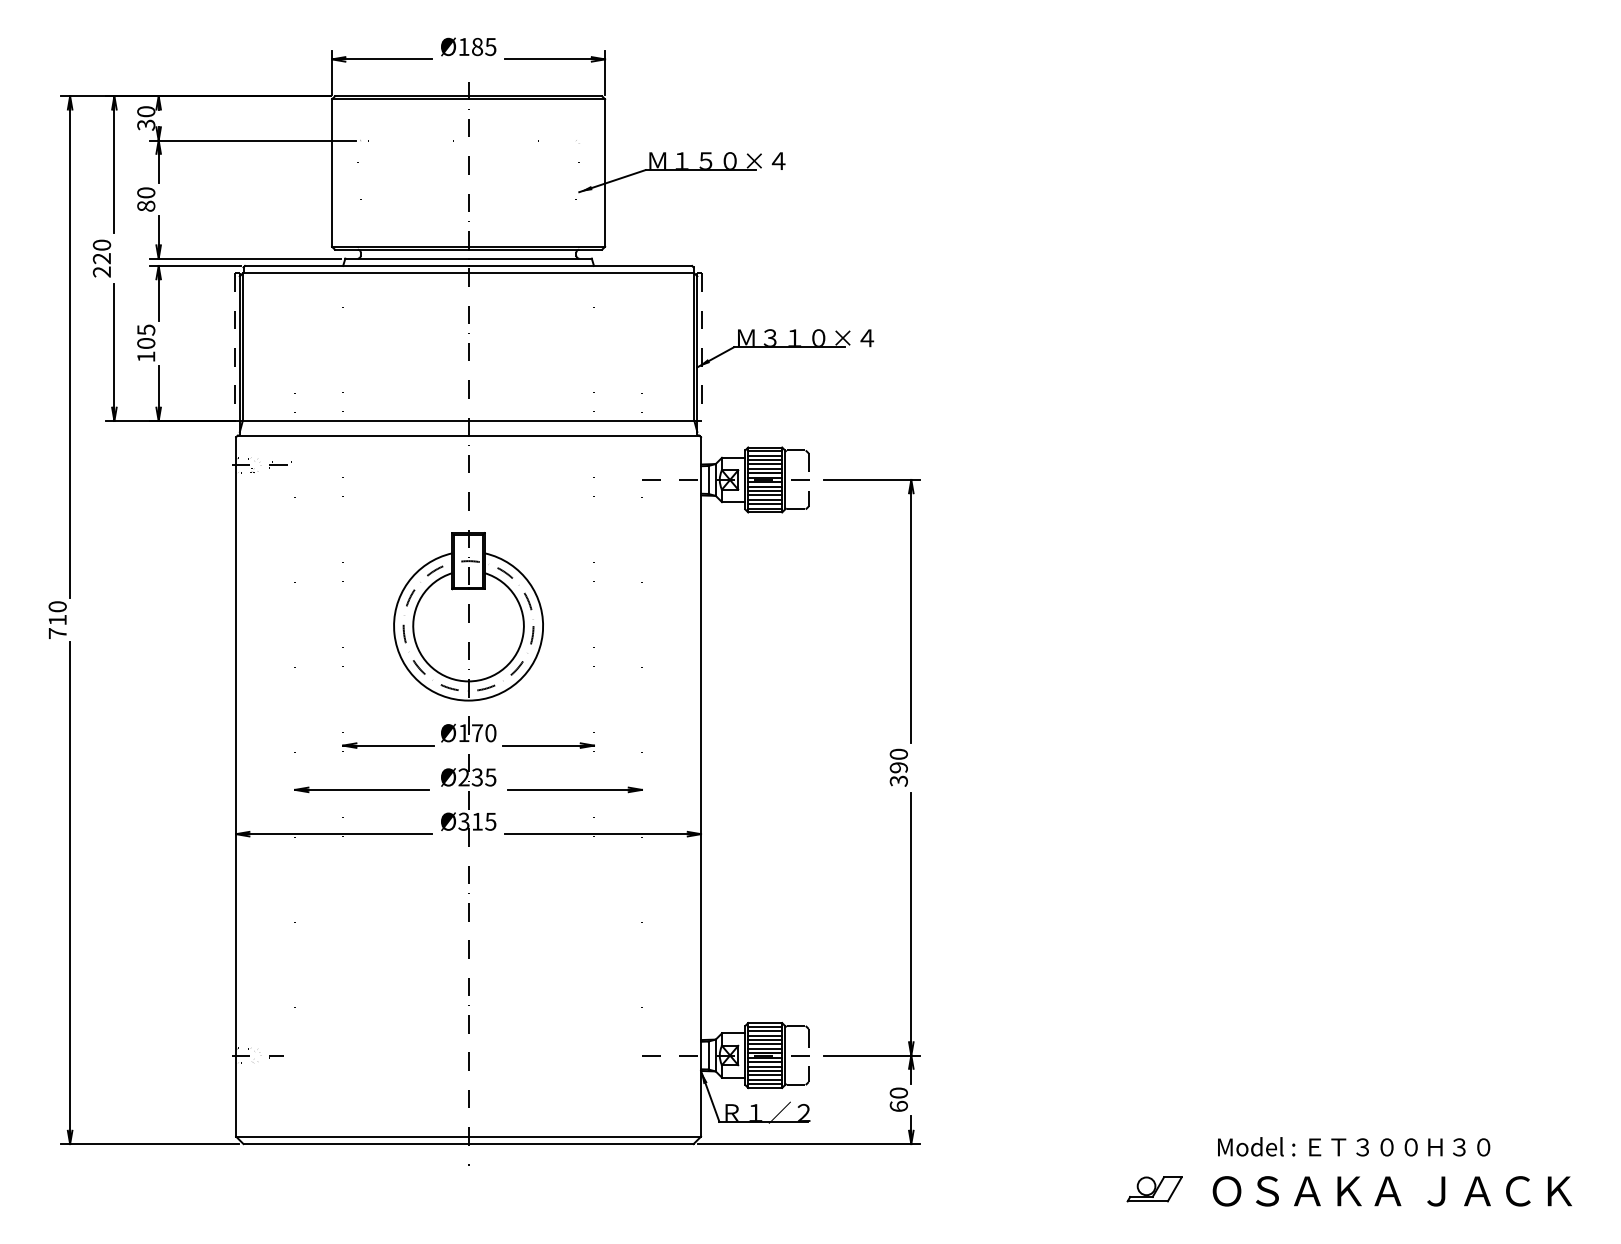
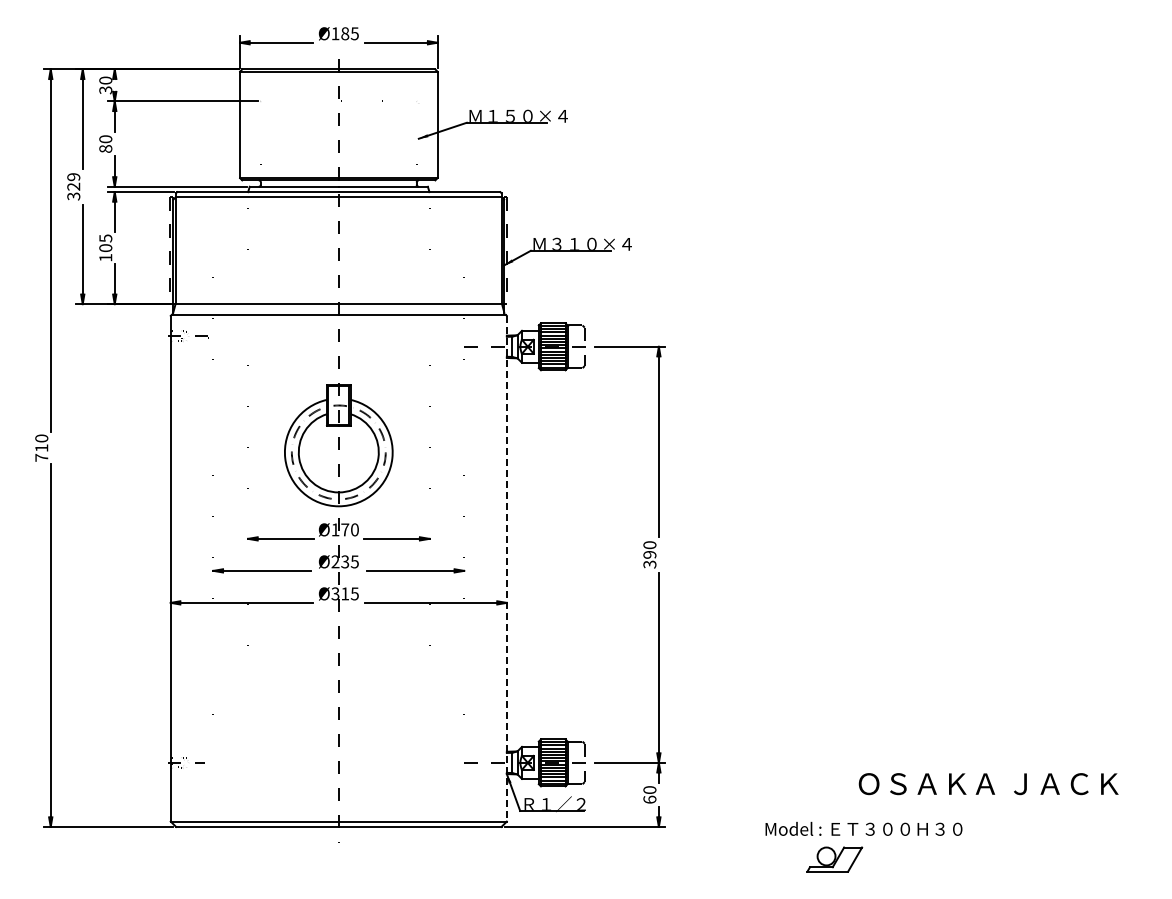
text: (101, 258) -> (73, 186), 220 -> 329
line: (700, 786) -> (506, 568), solid -> dashed
text: (1353, 1146) -> (863, 828), moved
part: (1154, 1189) -> (834, 859), size x1.4
text: (1392, 1191) -> (988, 784), moved

